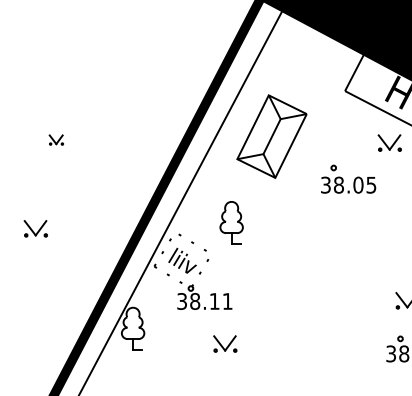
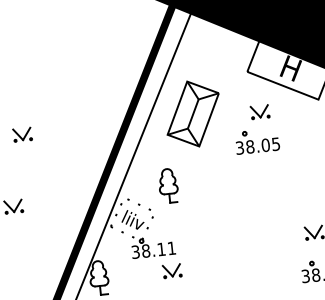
part: (56, 139) -> (22, 134), size x1.67
part: (389, 142) -> (259, 111), moved
part: (225, 343) -> (172, 270), moved

